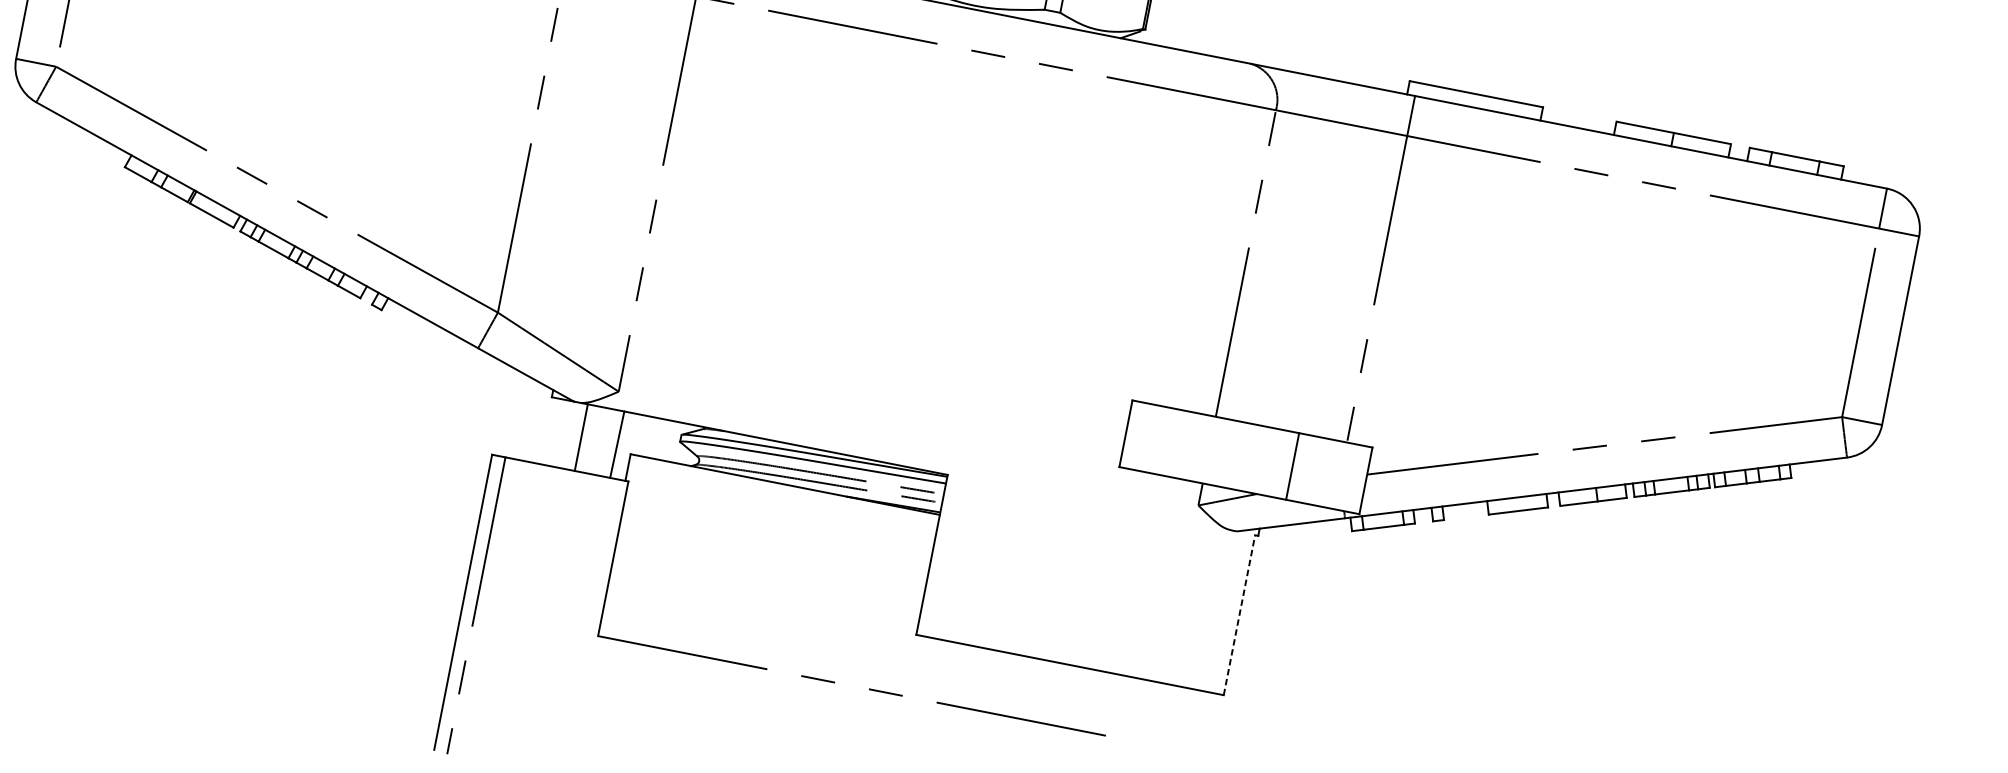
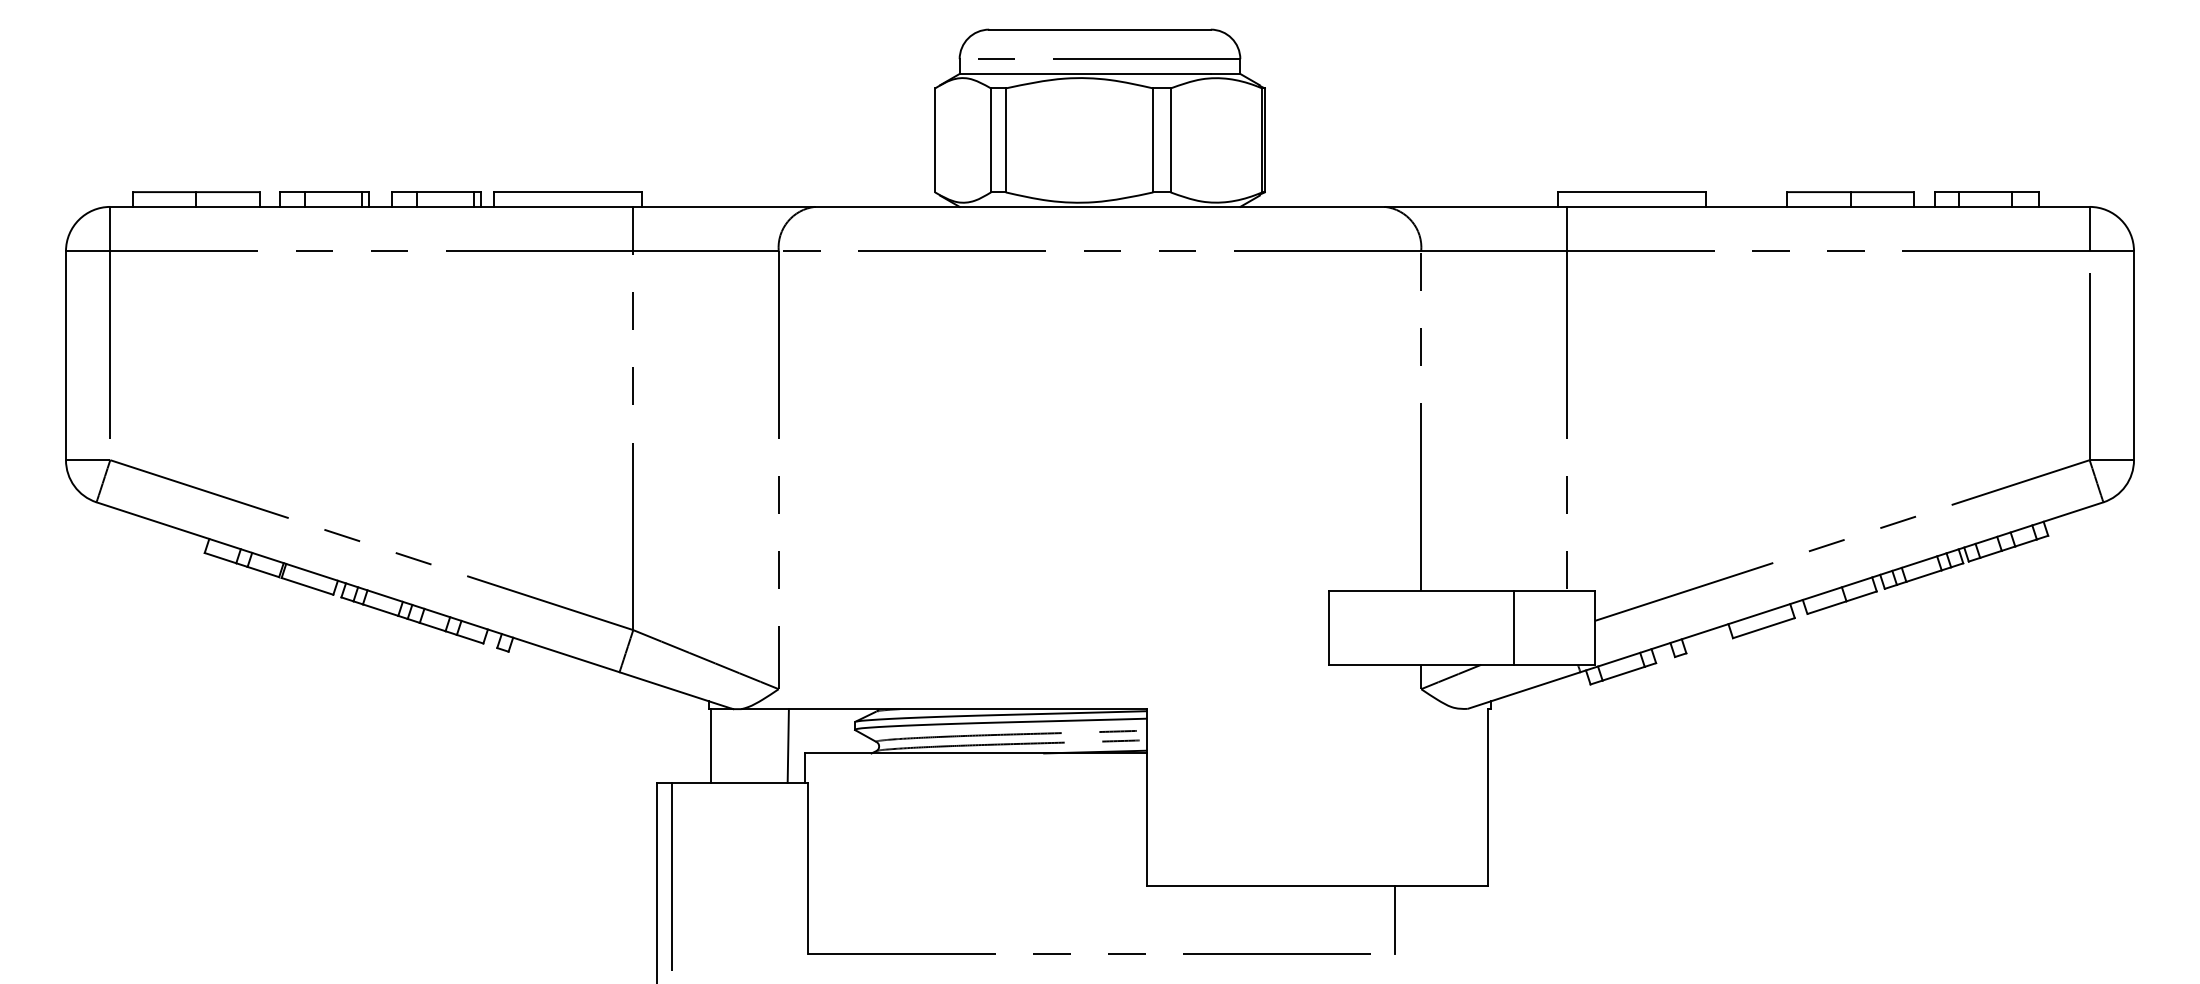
line: (581, 438) -> (711, 746), moved
line: (1239, 614) -> (1487, 797), dashed -> solid
line: (1134, 709) -> (1395, 920), added

